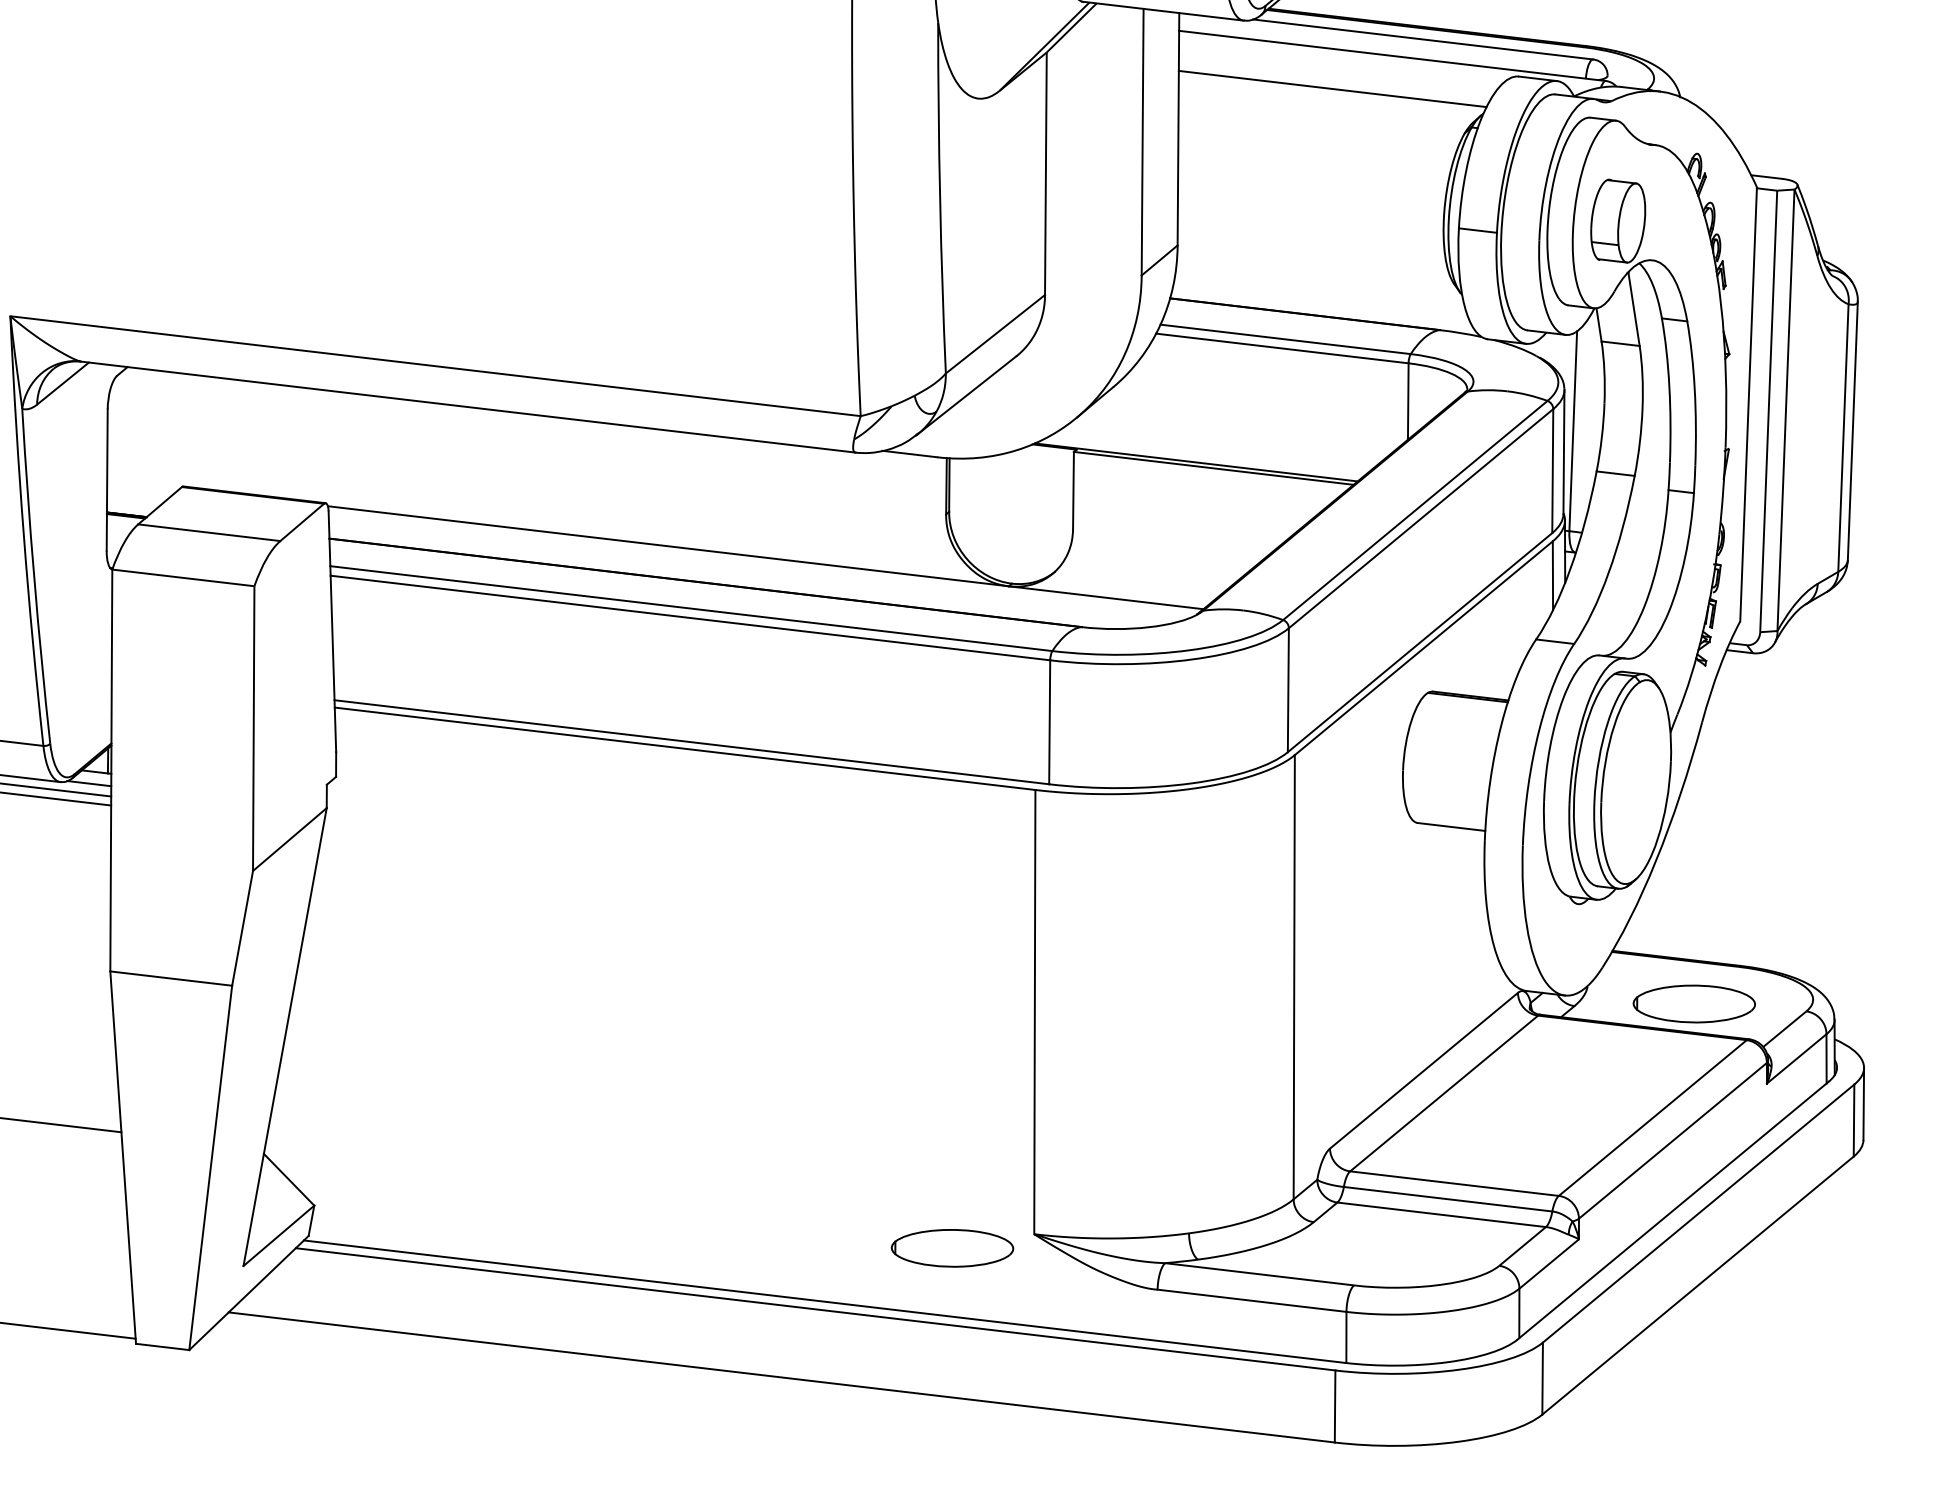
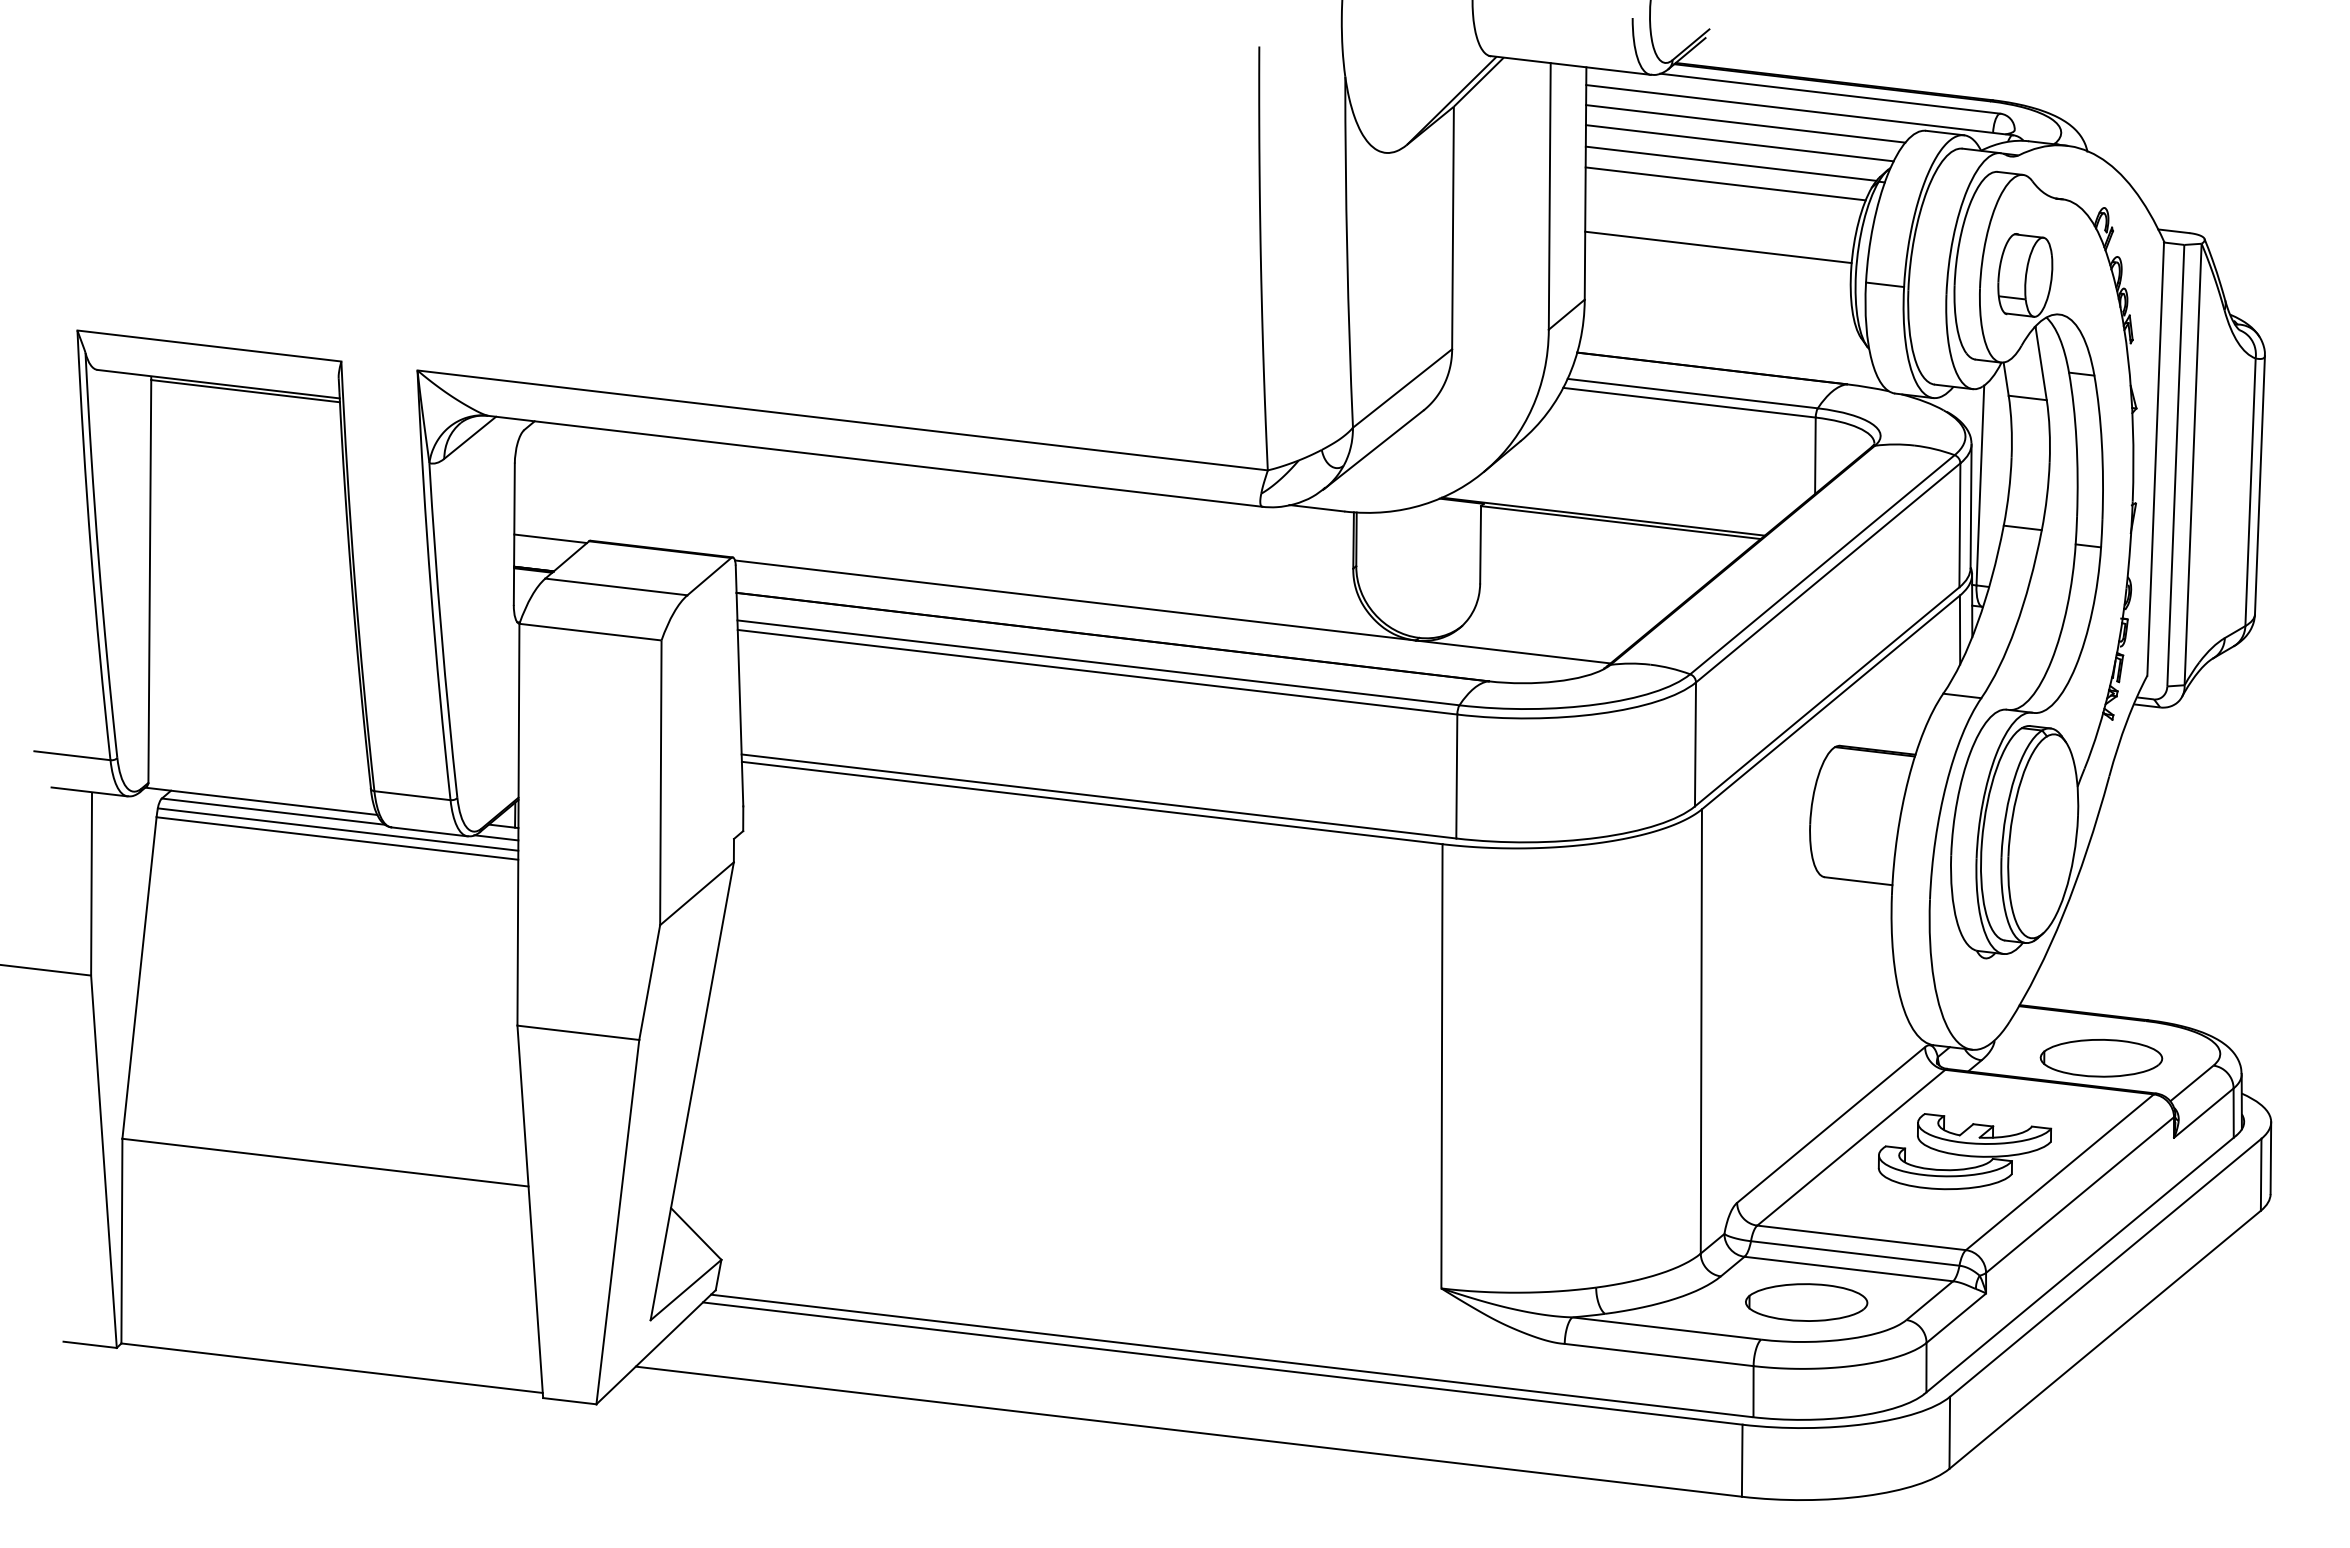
line: (1338, 69) -> (1745, 123), added
line: (1323, 109) -> (1730, 163), added
line: (1318, 129) -> (1725, 183), added
line: (1311, 193) -> (1718, 247), added
line: (143, 484) -> (550, 538), added
part: (1557, 1097) -> (1964, 1151), added
part: (952, 1248) -> (1806, 1302), moved

